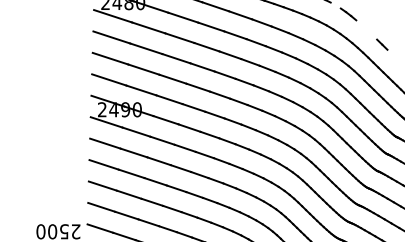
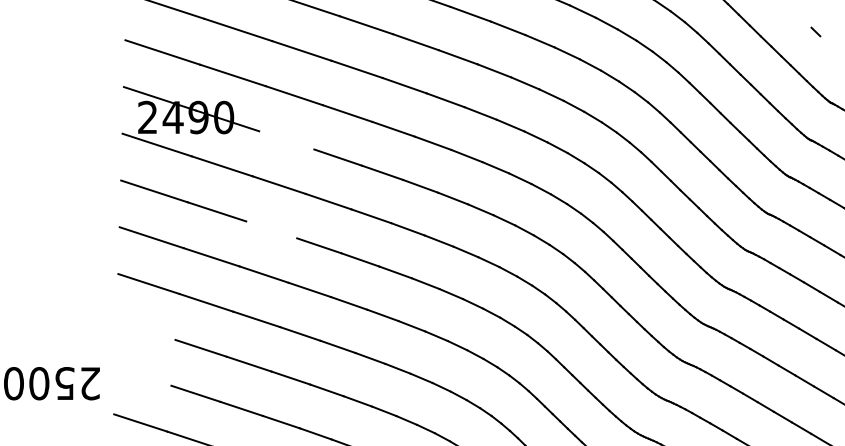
line: (165, 120) -> (285, 140), removed
line: (158, 161) -> (270, 230), removed
line: (101, 206) -> (145, 328), removed
line: (100, 228) -> (143, 376), removed

